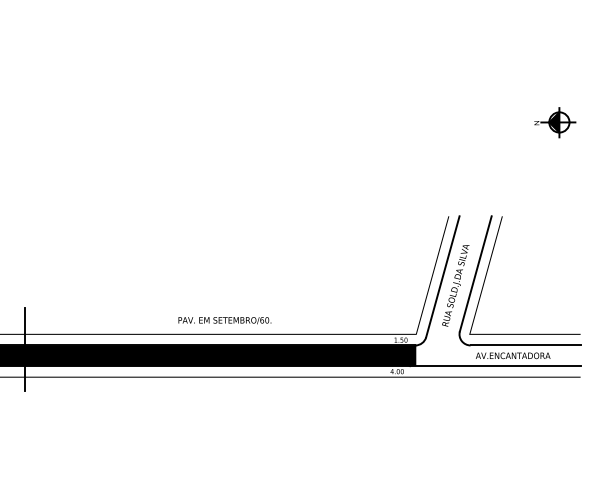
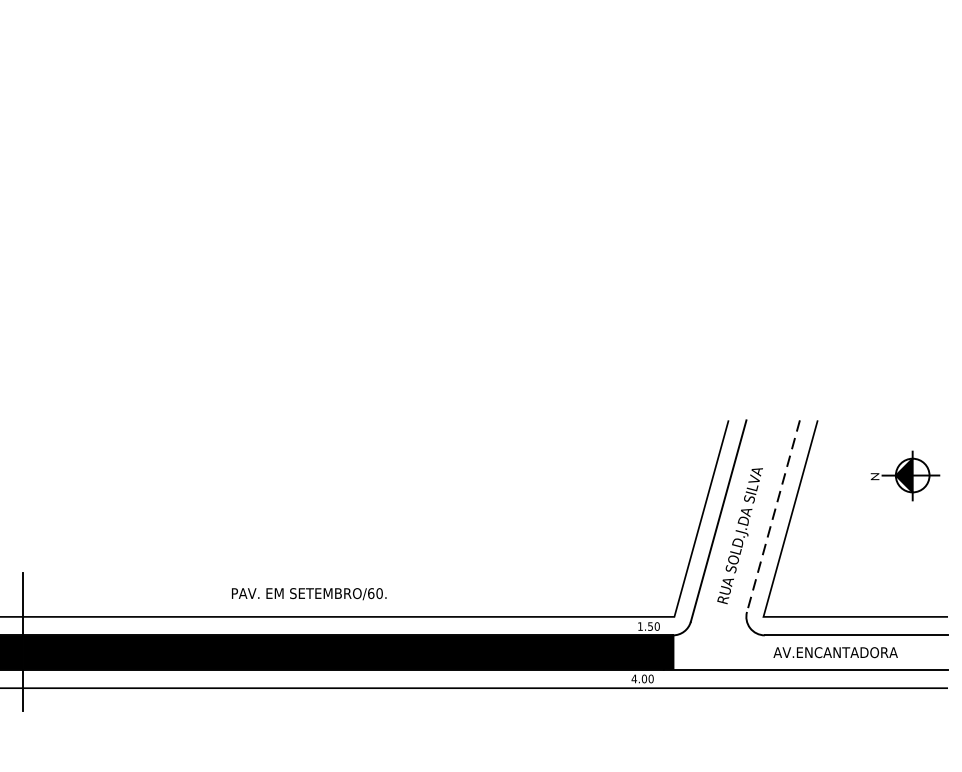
part: (555, 122) -> (906, 475), moved
line: (475, 273) -> (772, 515), solid -> dashed
text: (224, 320) -> (308, 593), moved

